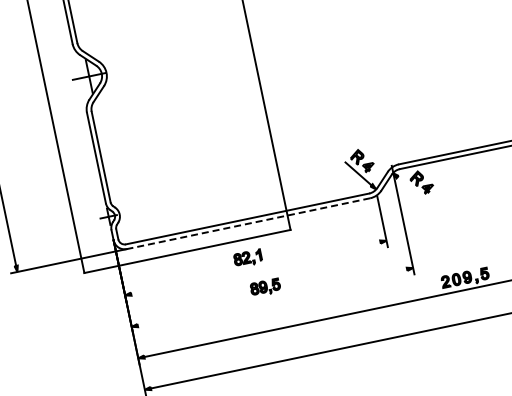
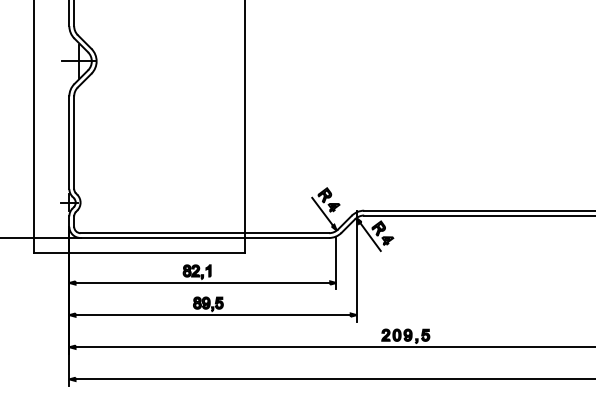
line: (410, 188) -> (370, 236), added
line: (248, 224) -> (204, 238), dashed -> solid
line: (255, 267) -> (202, 282), added
line: (271, 297) -> (212, 315), added

